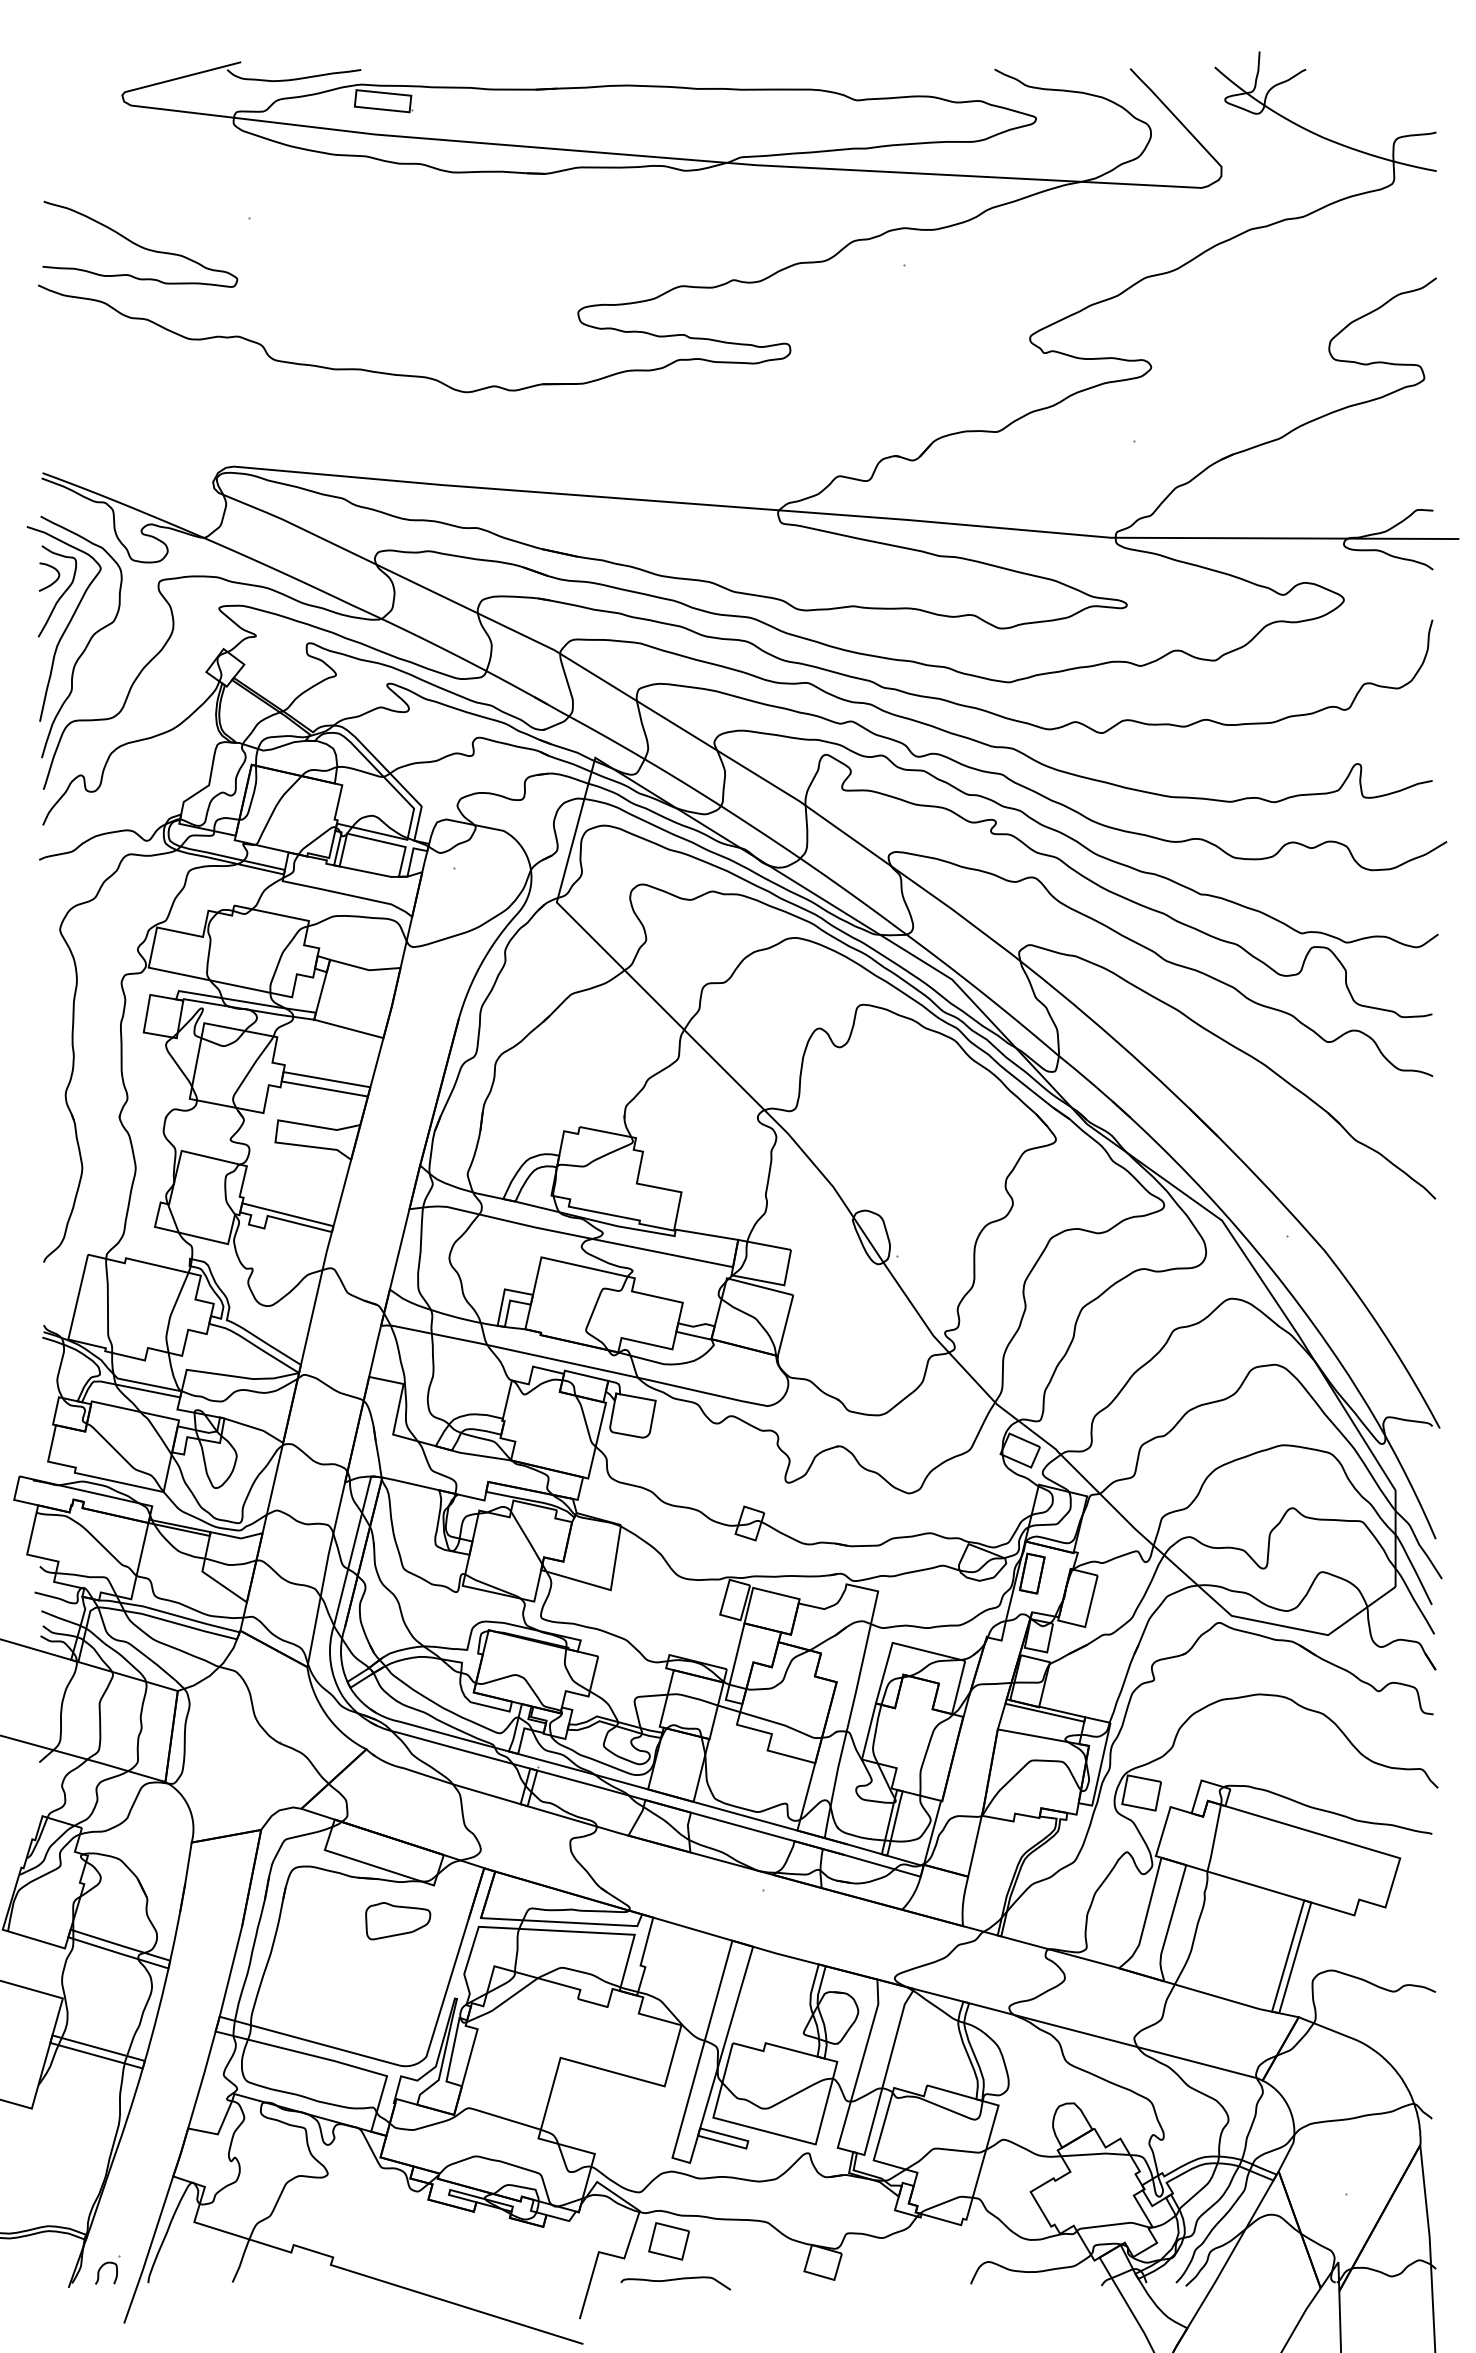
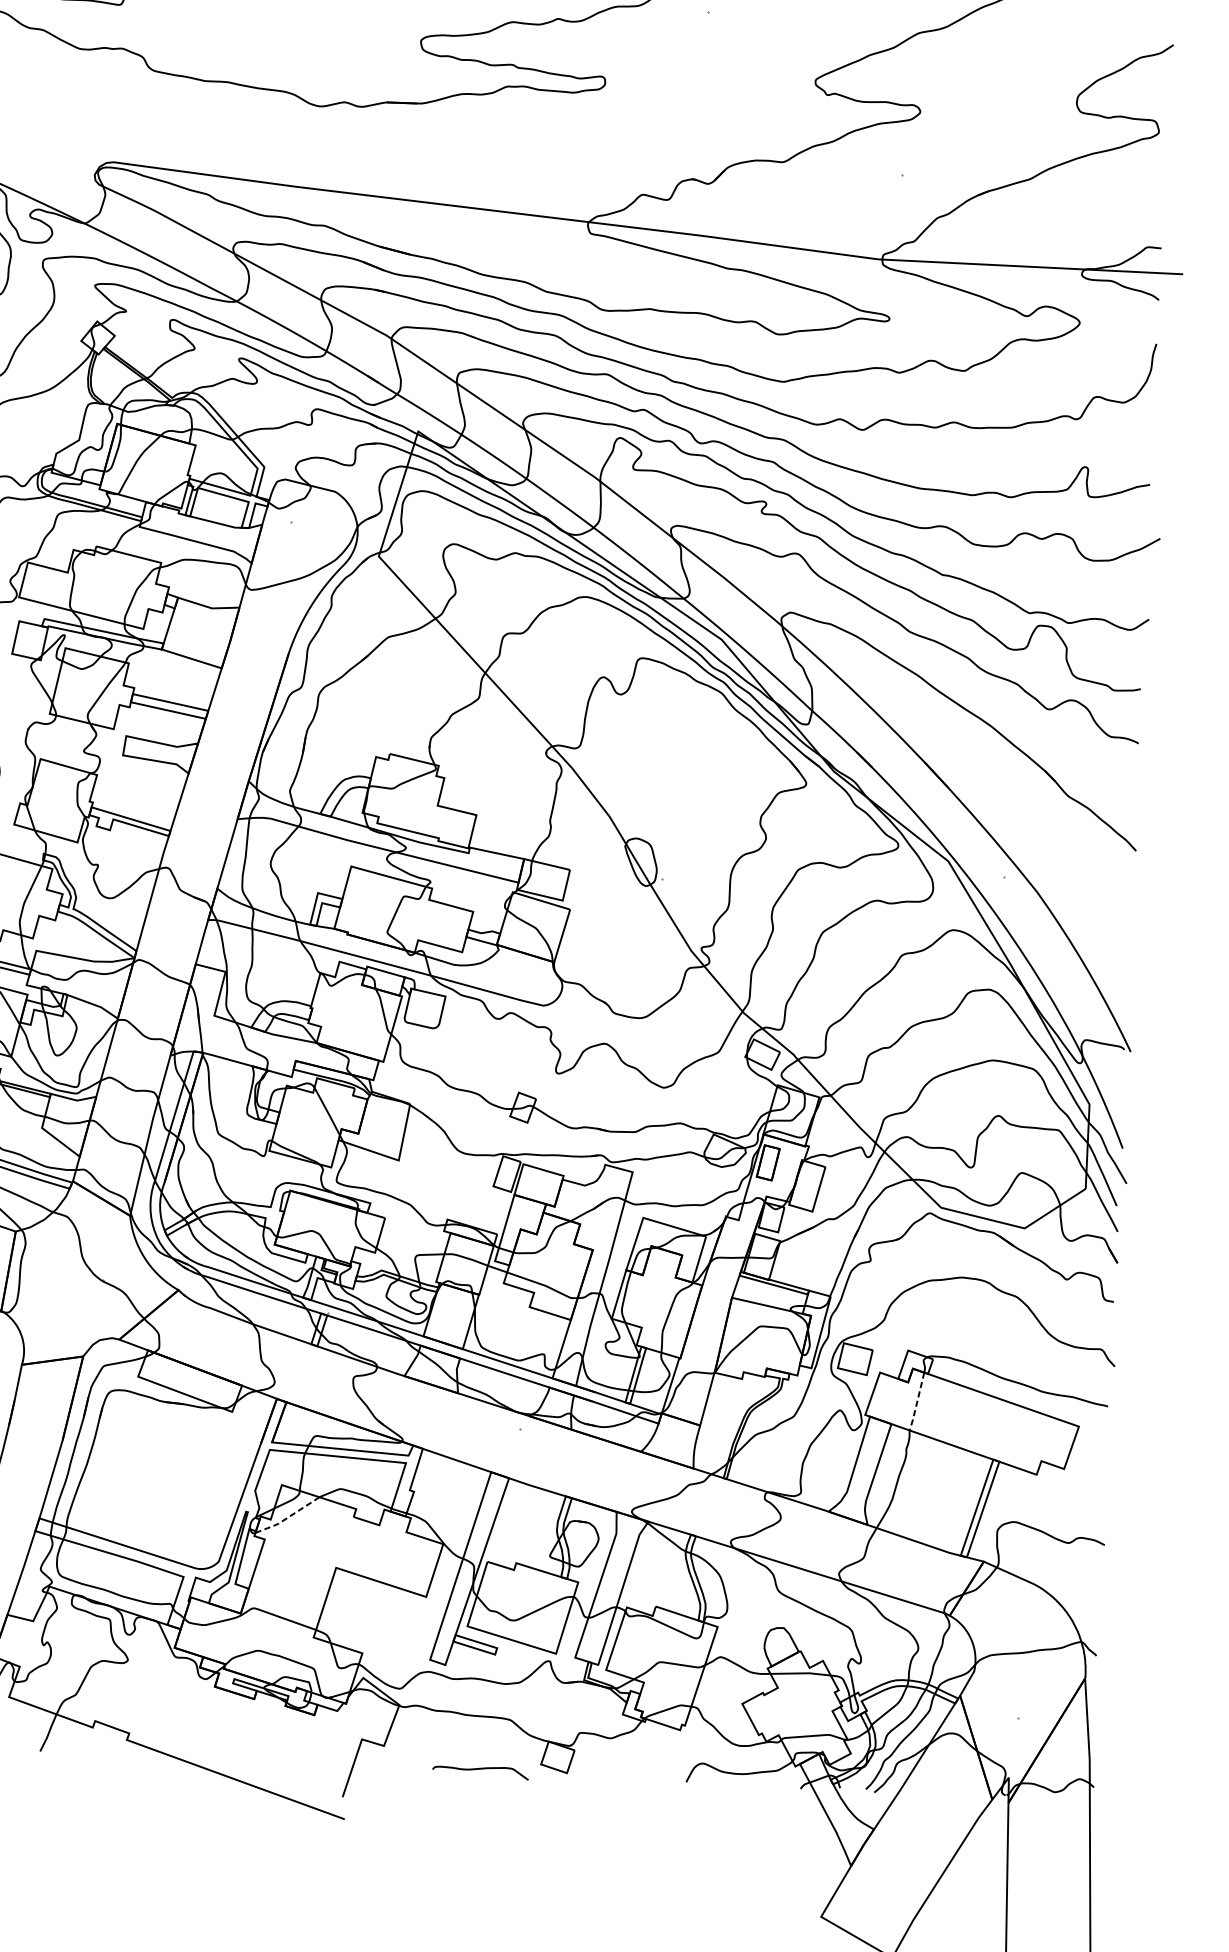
line: (1214, 1839) -> (917, 1402), solid -> dashed
part: (398, 1921) -> (199, 1442), removed
line: (502, 2003) -> (287, 1517), solid -> dashed
part: (668, 2241) -> (423, 1732), removed
curve: (675, 2280) -> (480, 1769), moved

